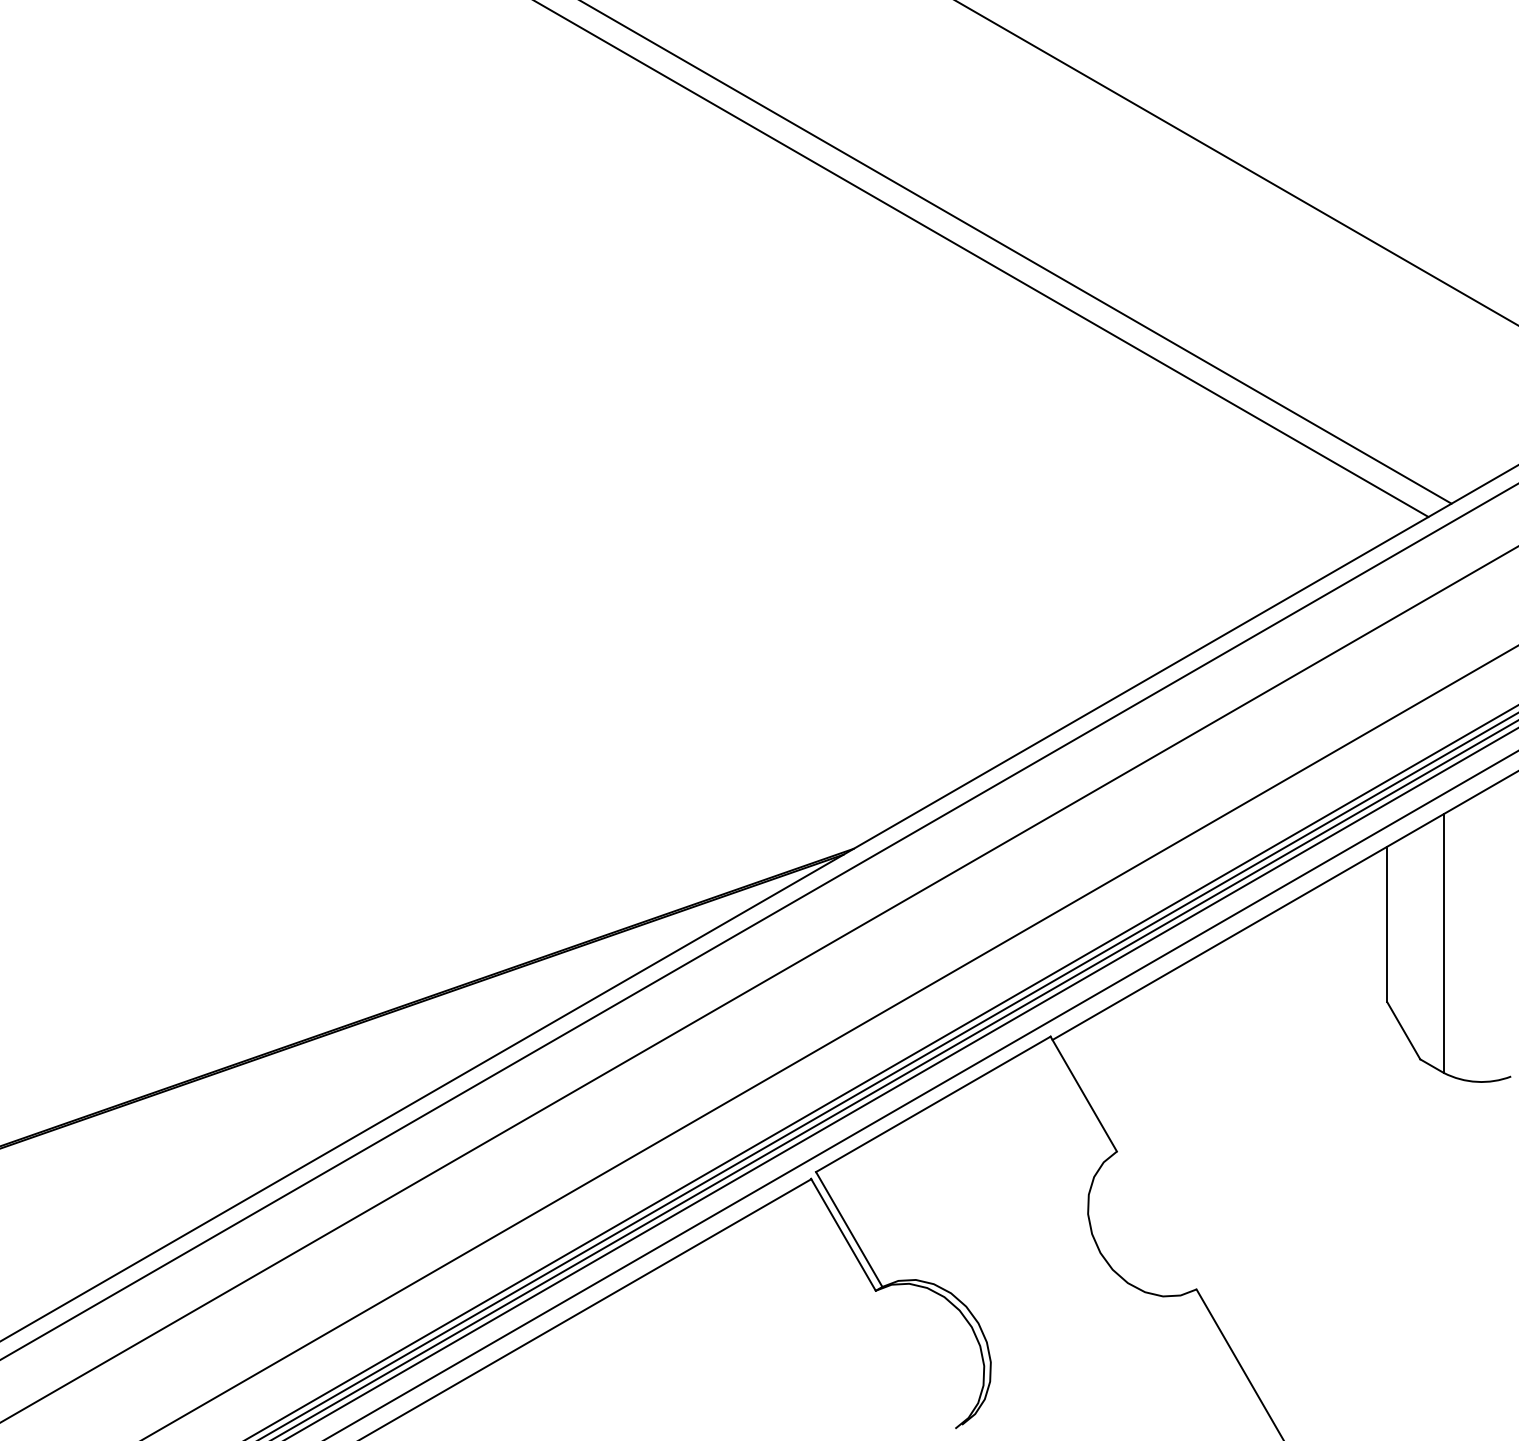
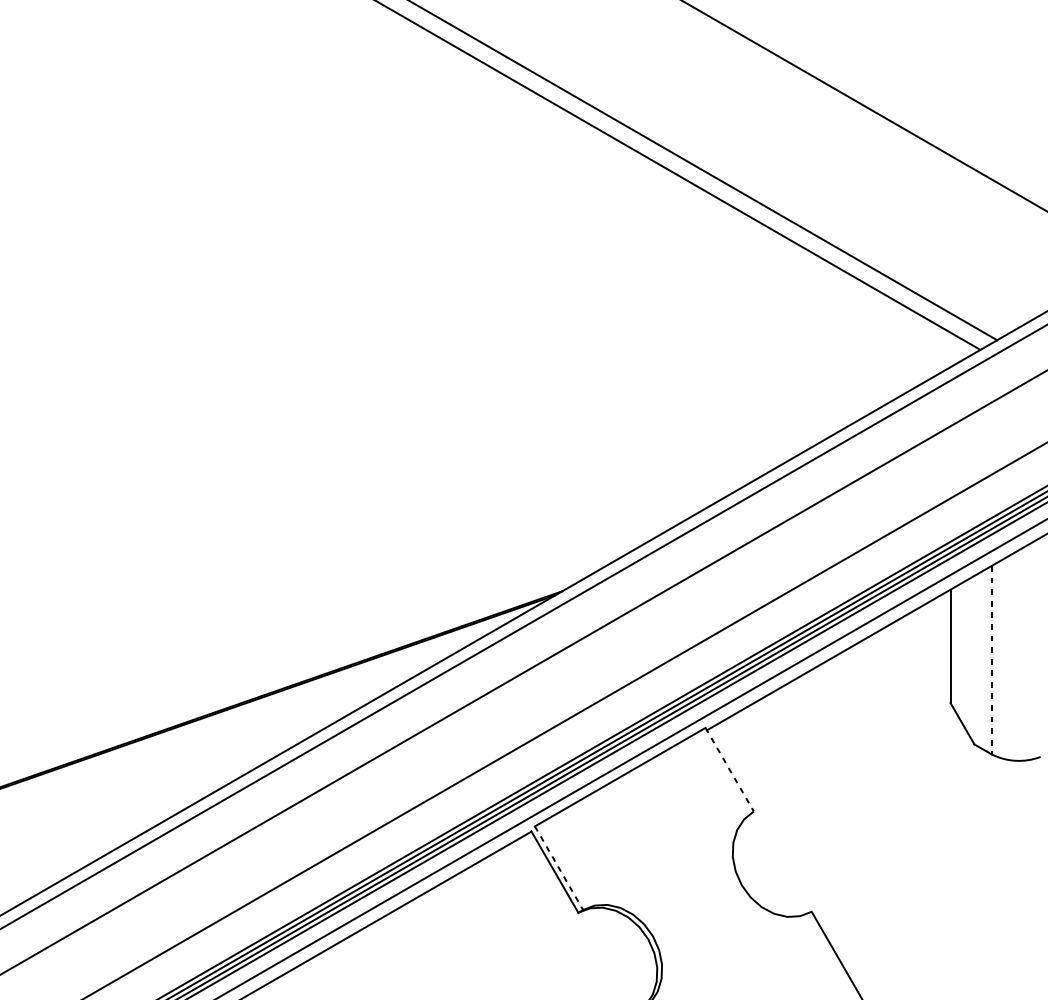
line: (1443, 944) -> (991, 660), solid -> dashed
line: (1084, 1094) -> (730, 770), solid -> dashed
line: (849, 1229) -> (559, 868), solid -> dashed

